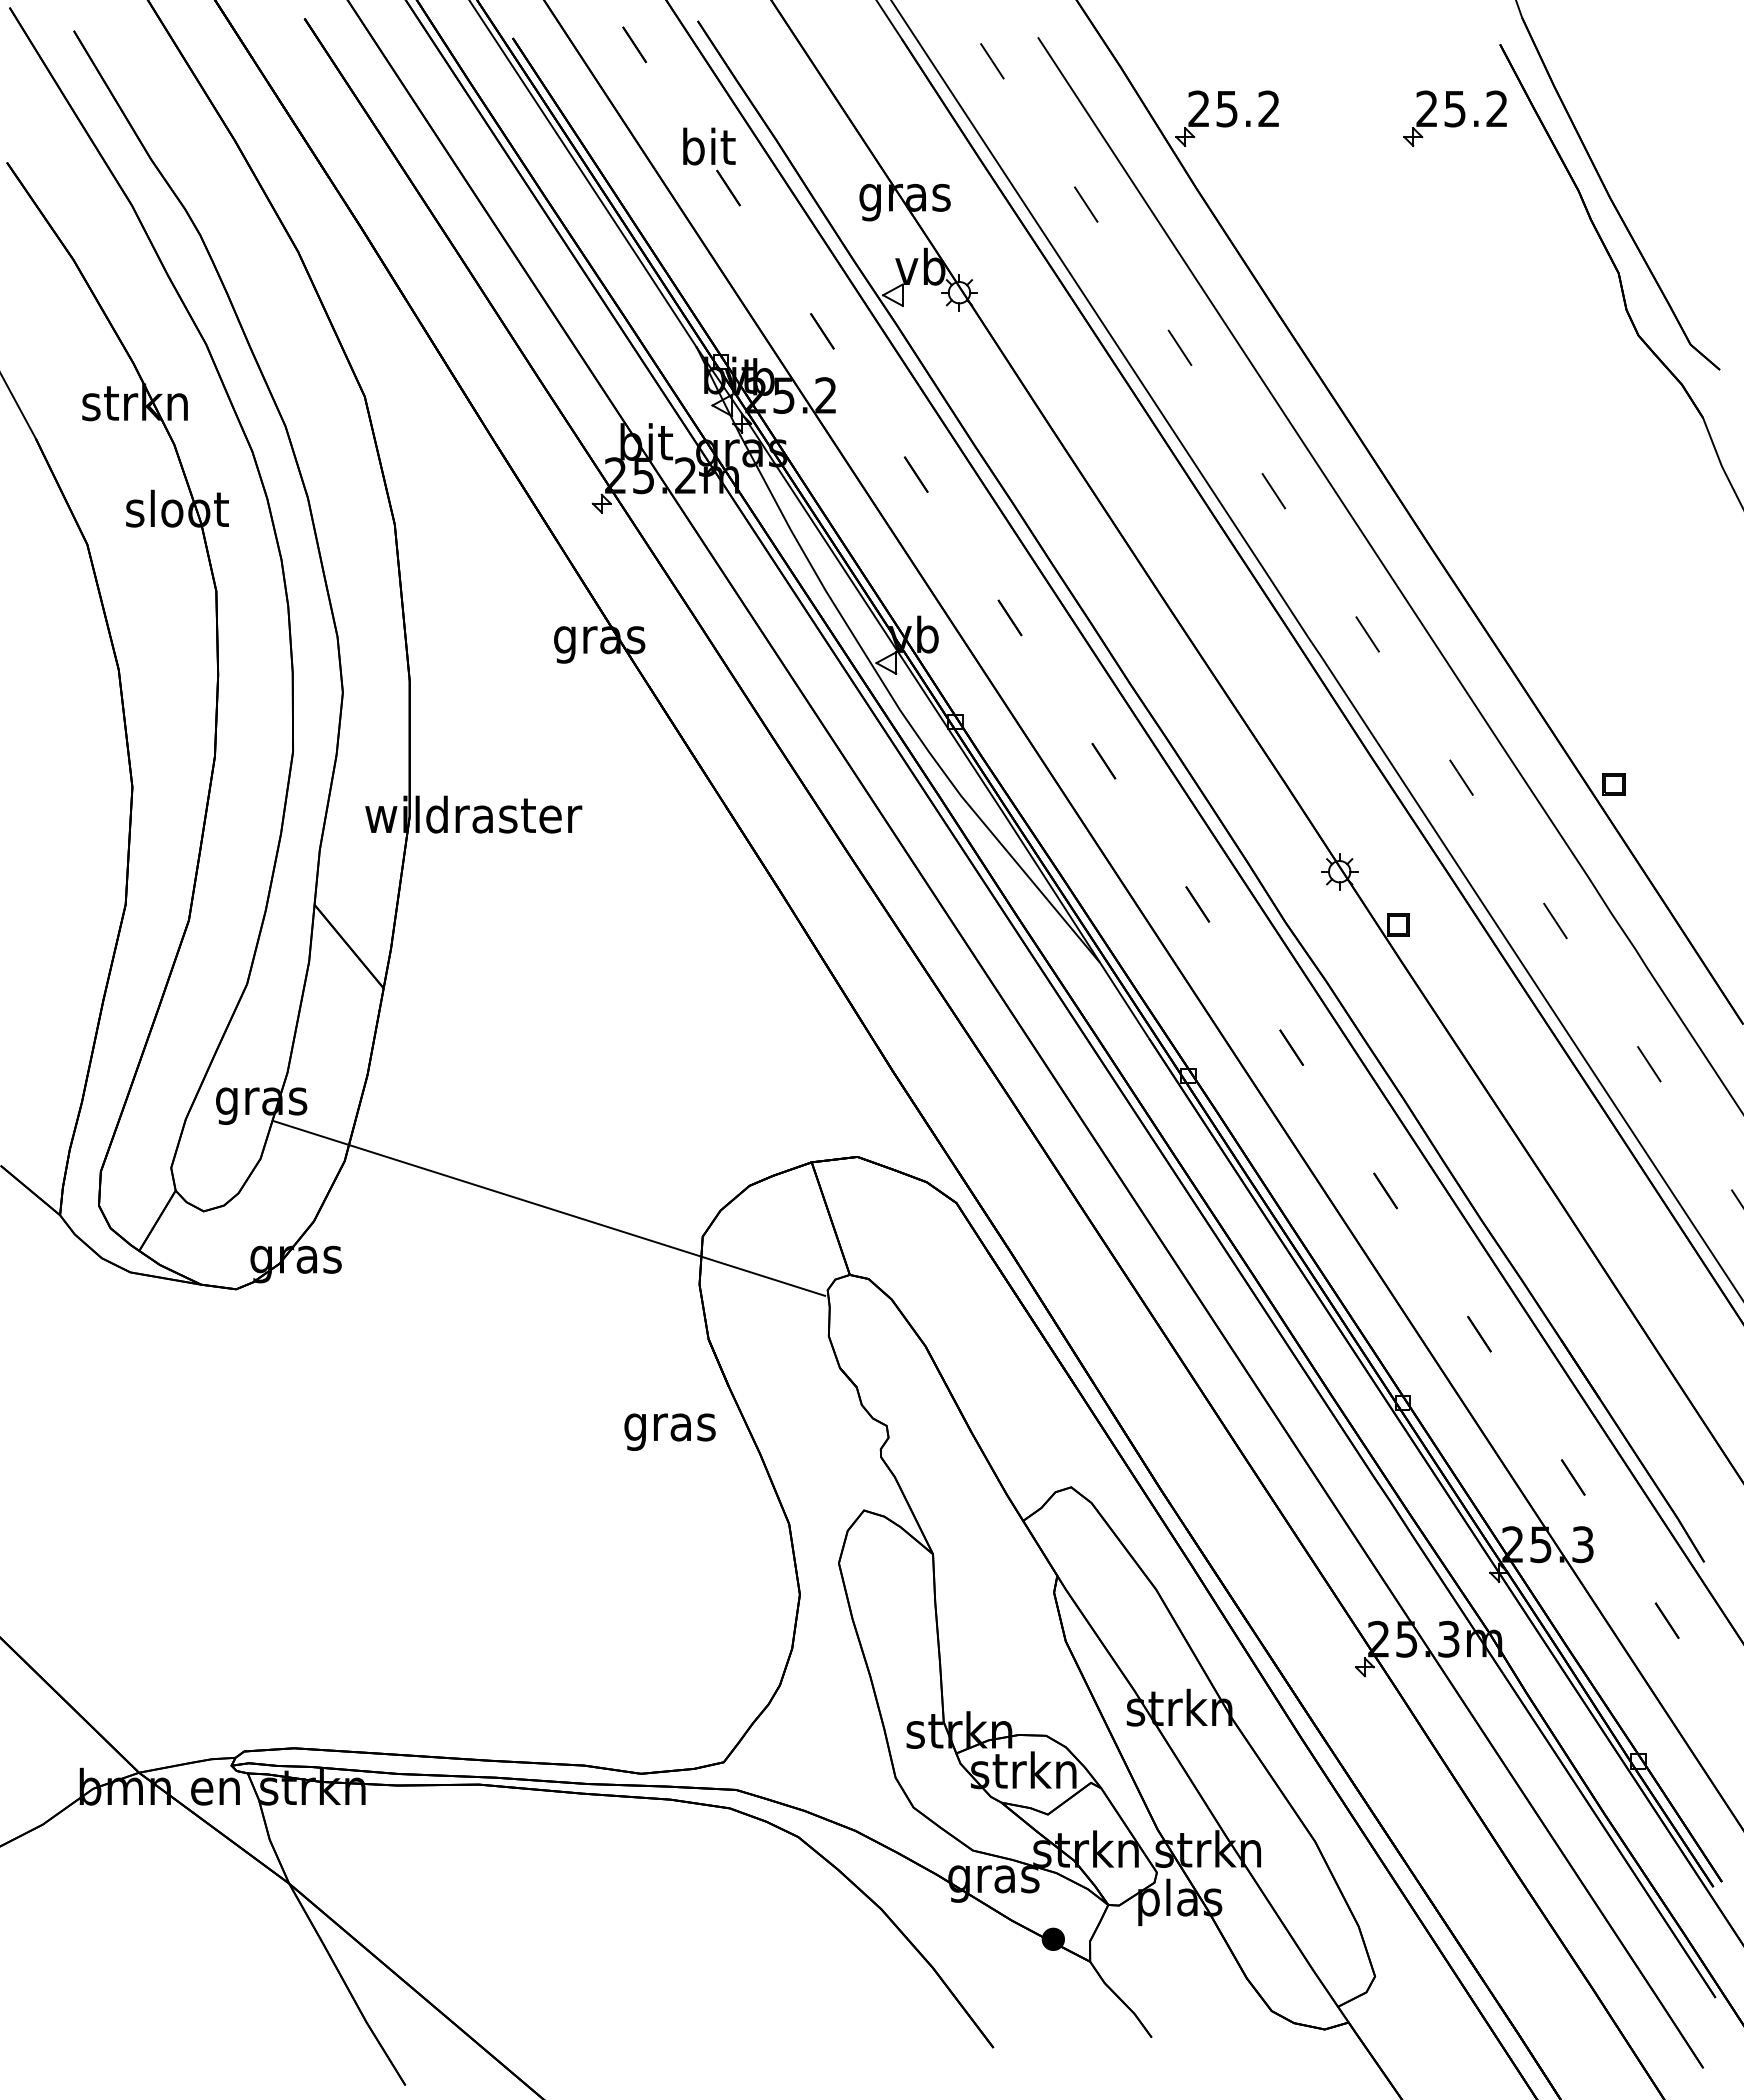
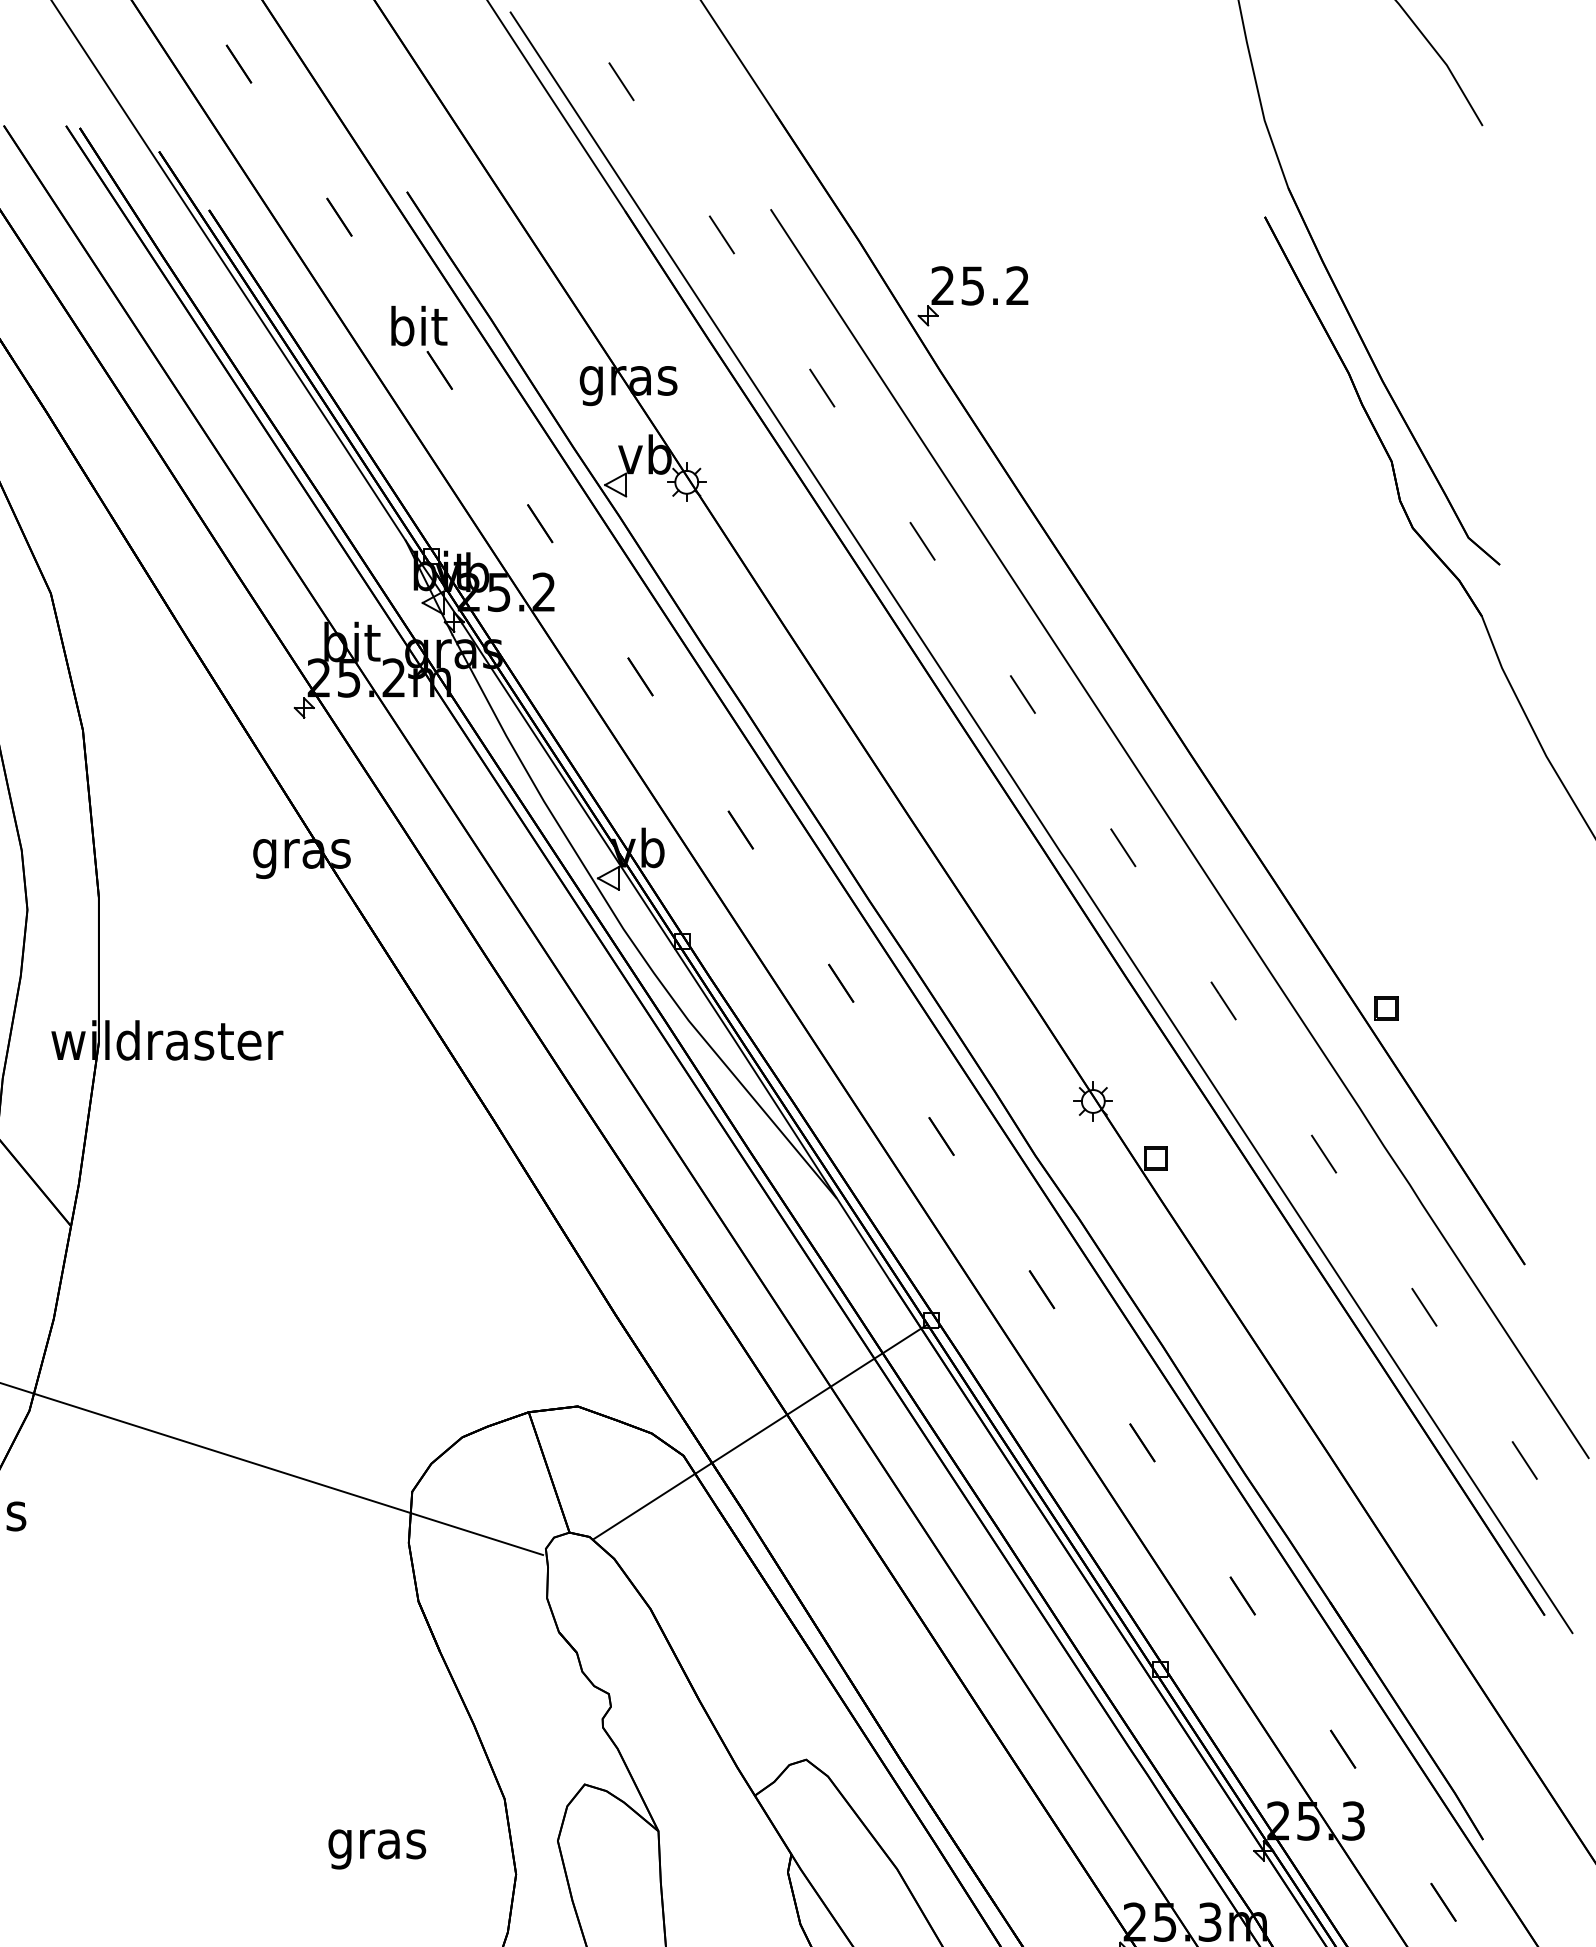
part: (1454, 118) -> (1216, 296), removed
line: (1028, 1180) -> (760, 1431), added
text: (669, 1431) -> (376, 1848), moved

